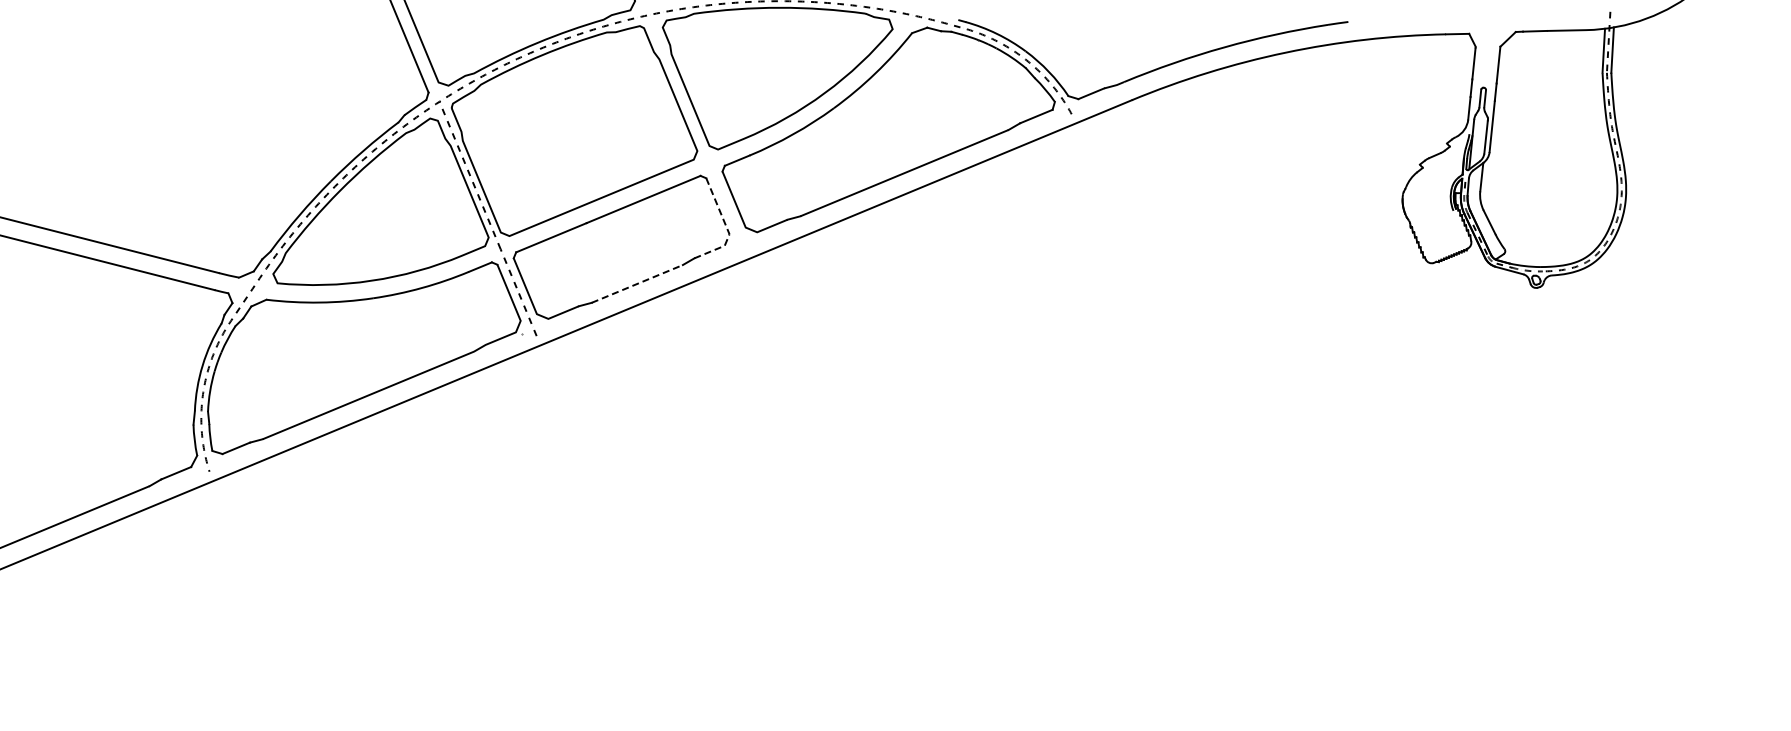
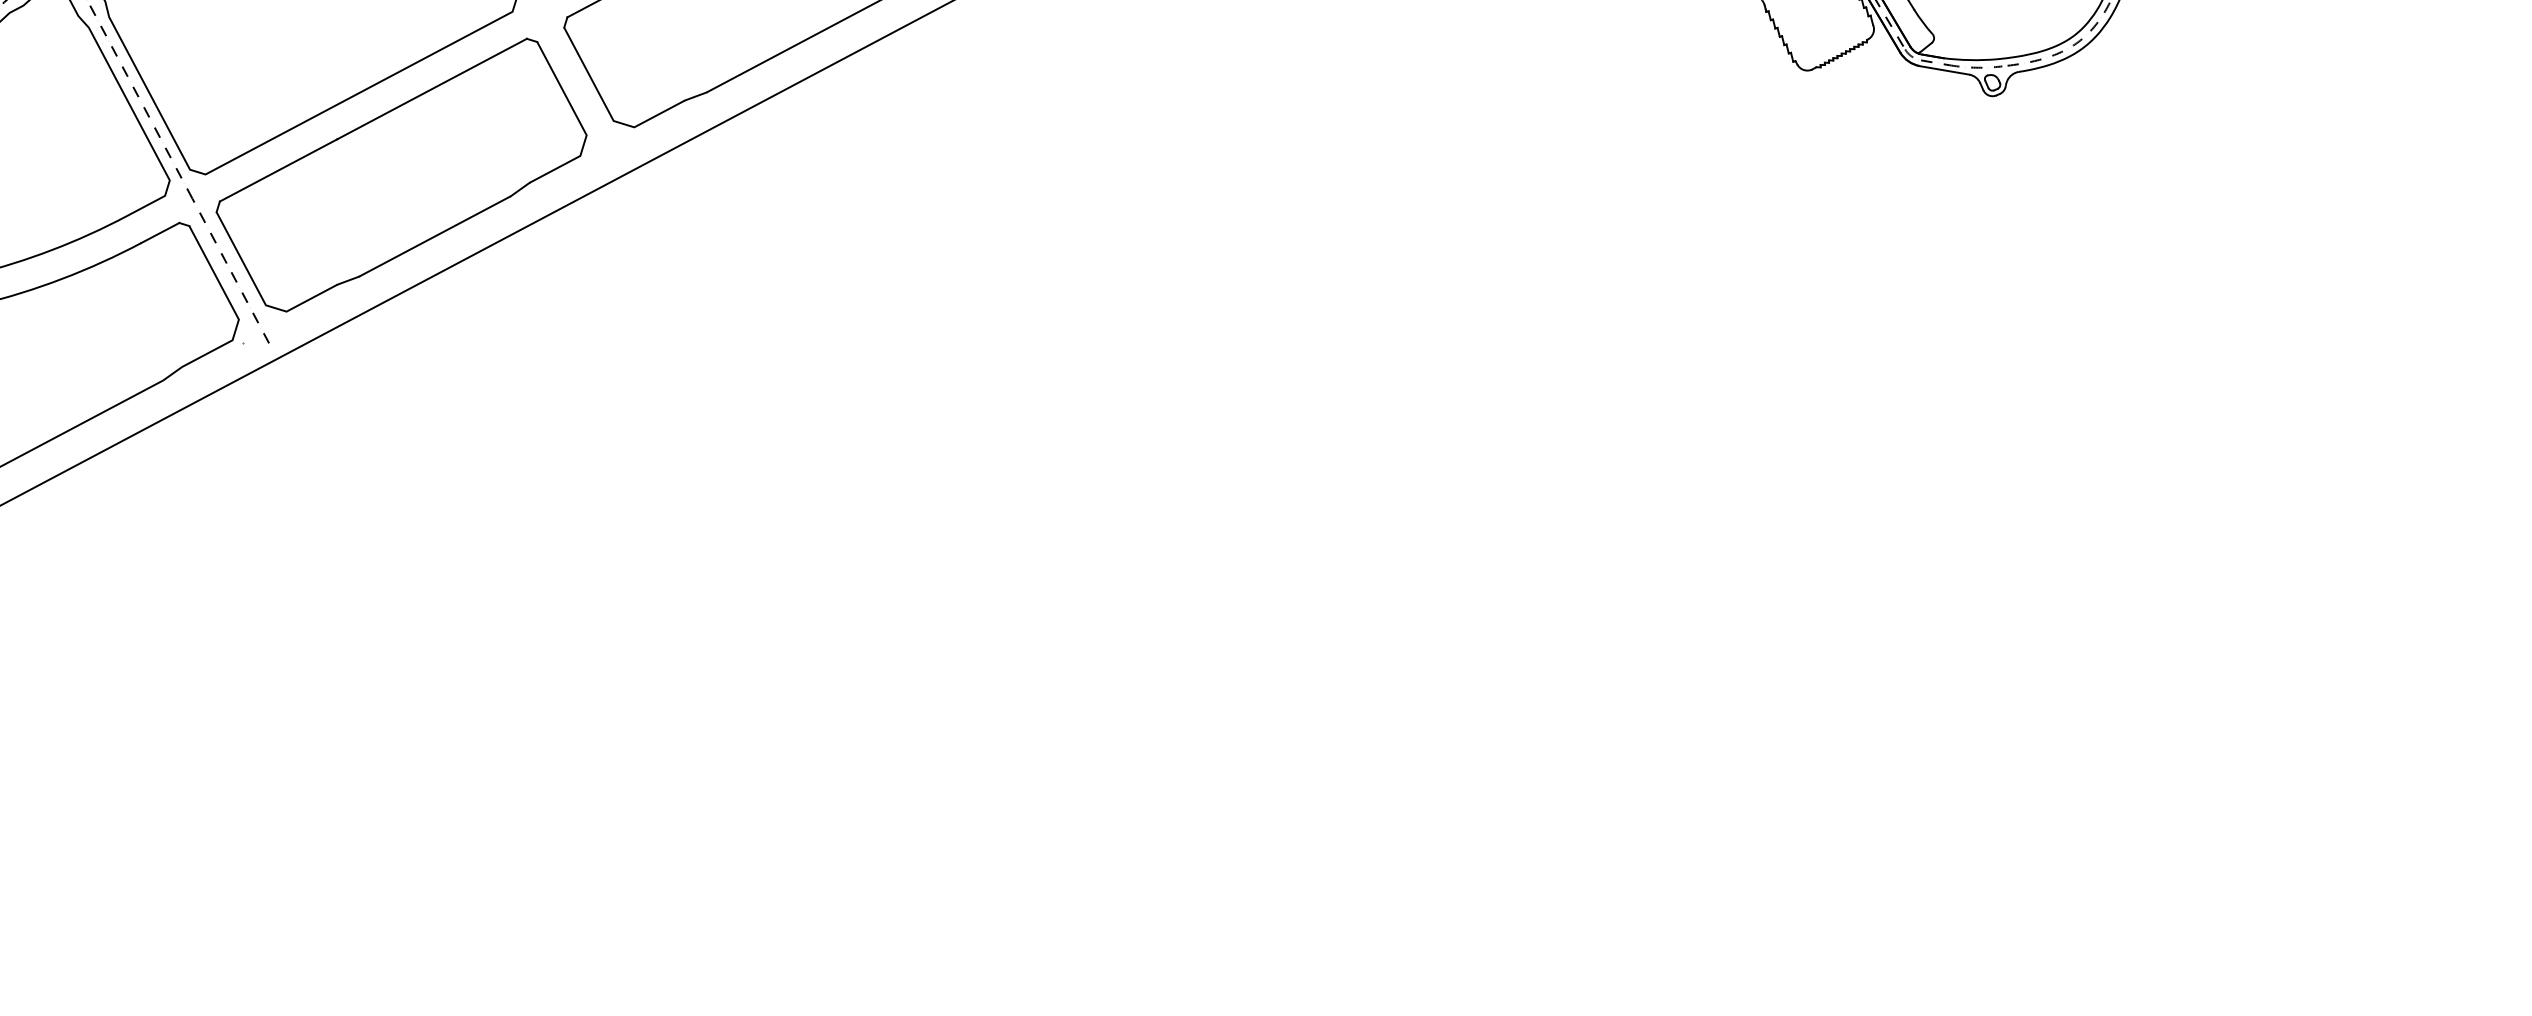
line: (726, 227) -> (580, 124), dashed -> solid
line: (637, 283) -> (435, 235), dashed -> solid

